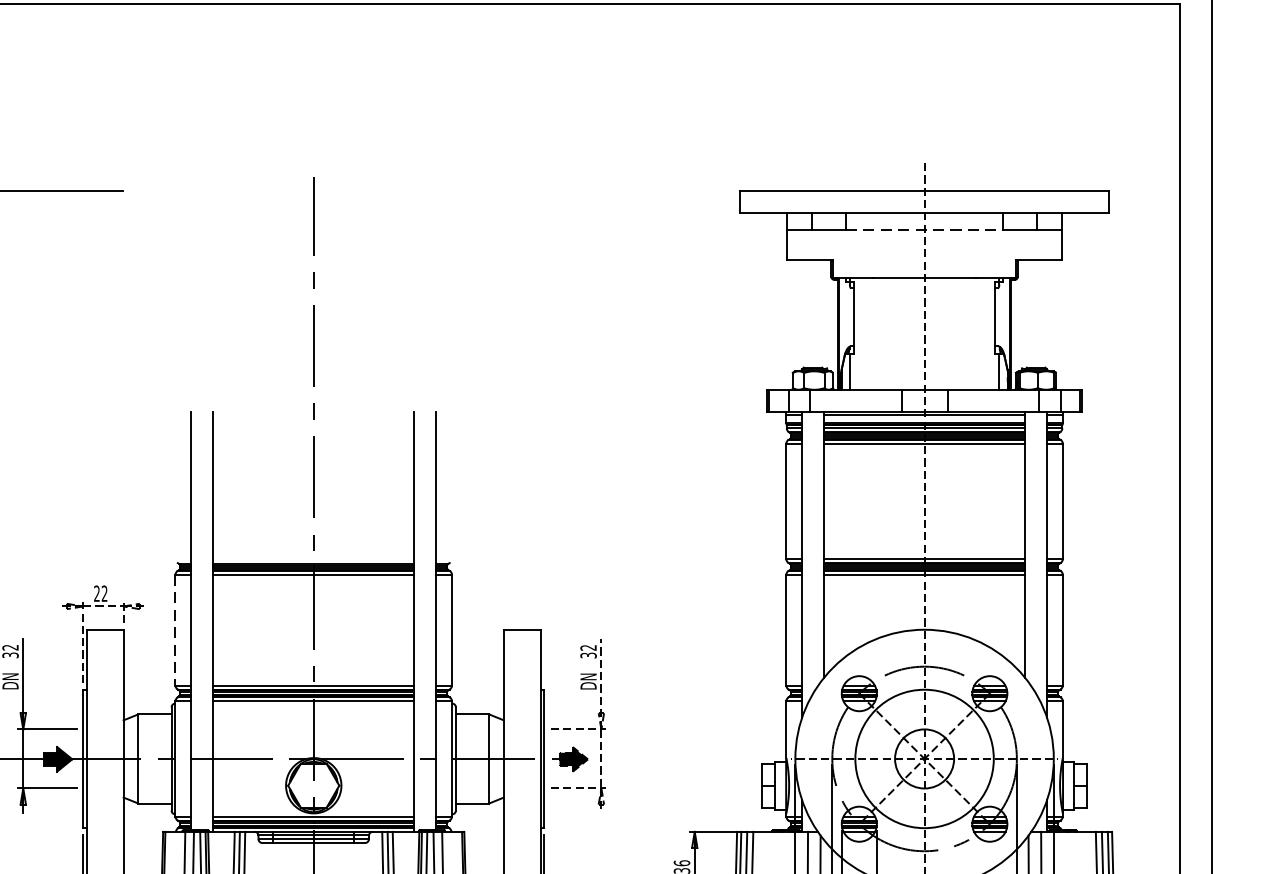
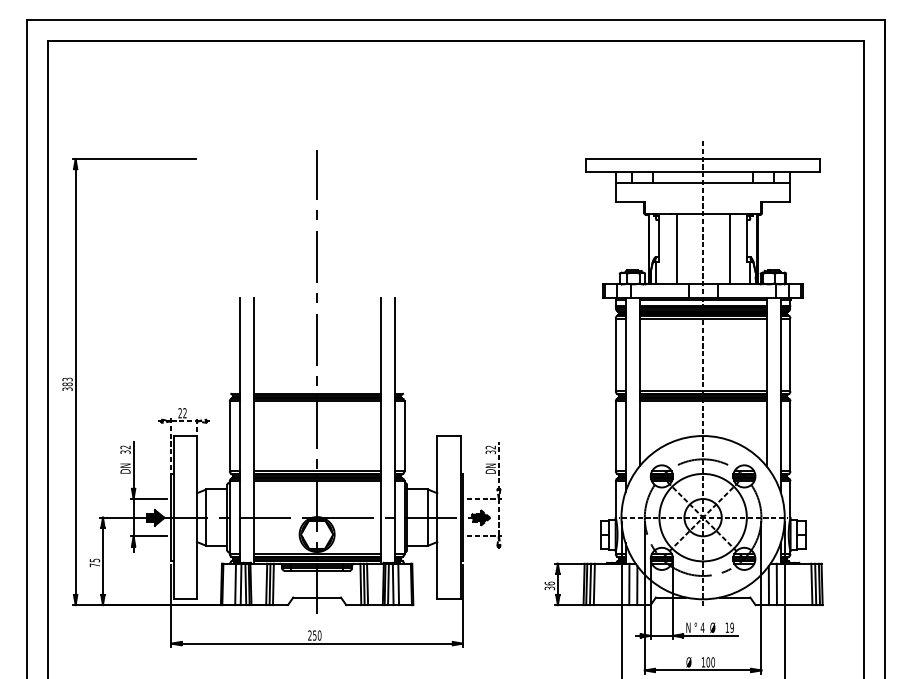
line: (925, 230) -> (703, 183), dashed -> solid
line: (882, 332) -> (676, 248), added
line: (966, 332) -> (729, 248), added
line: (175, 630) -> (229, 436), dashed -> solid

